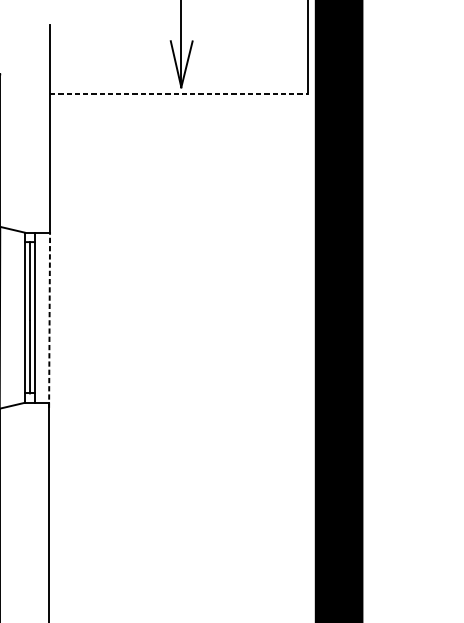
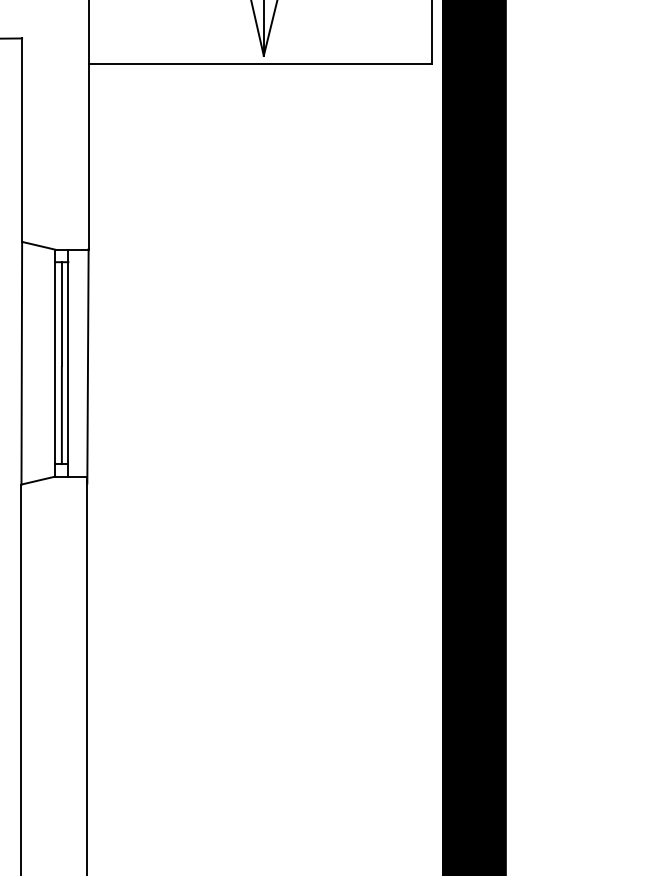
line: (178, 93) -> (260, 64), dashed -> solid
line: (49, 319) -> (87, 365), dashed -> solid

